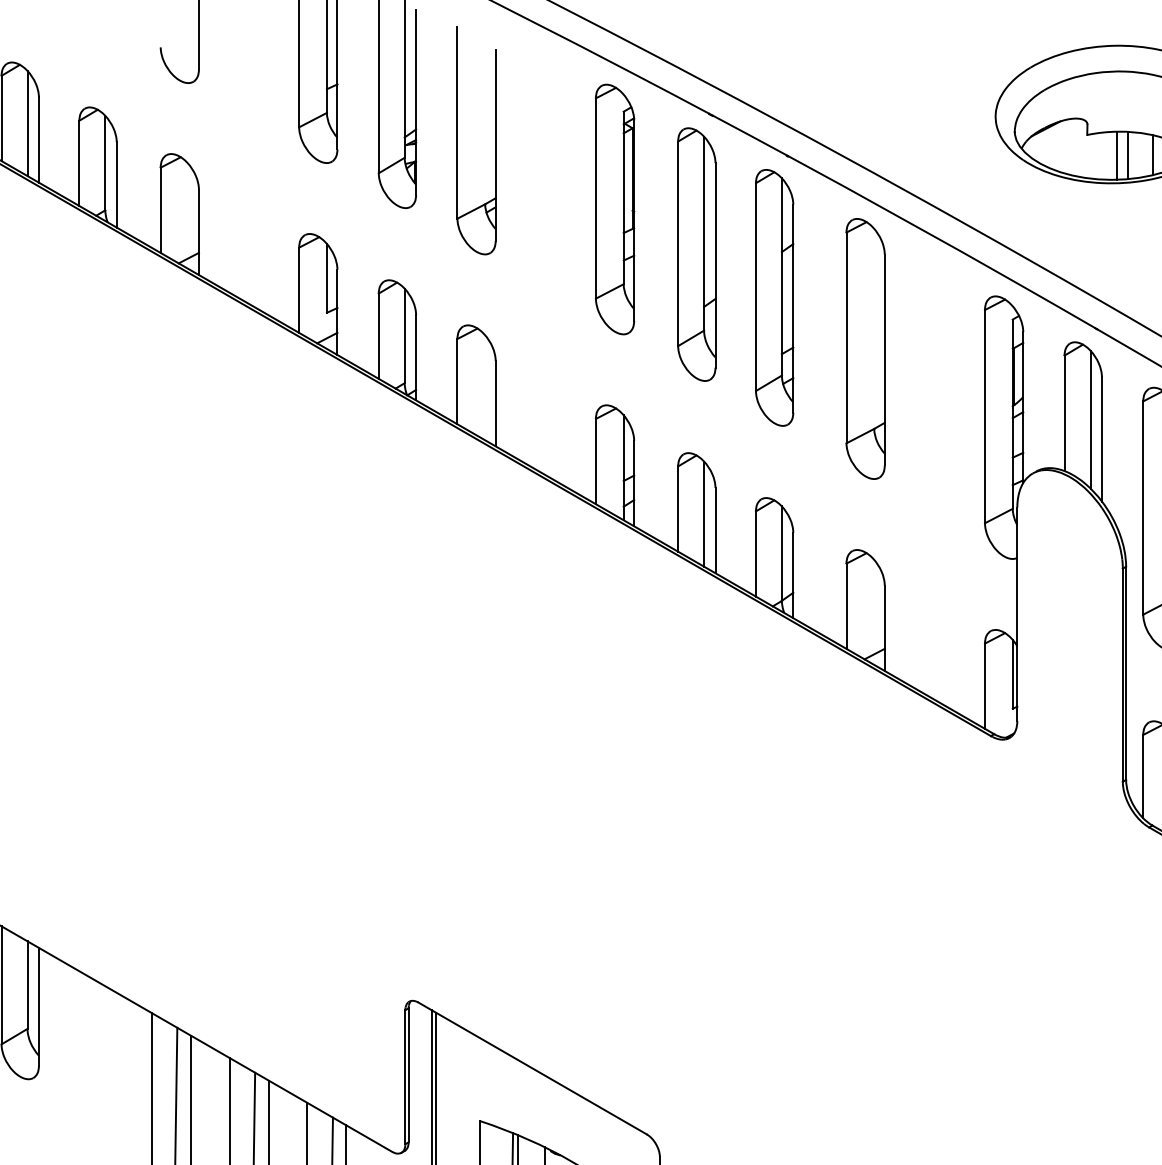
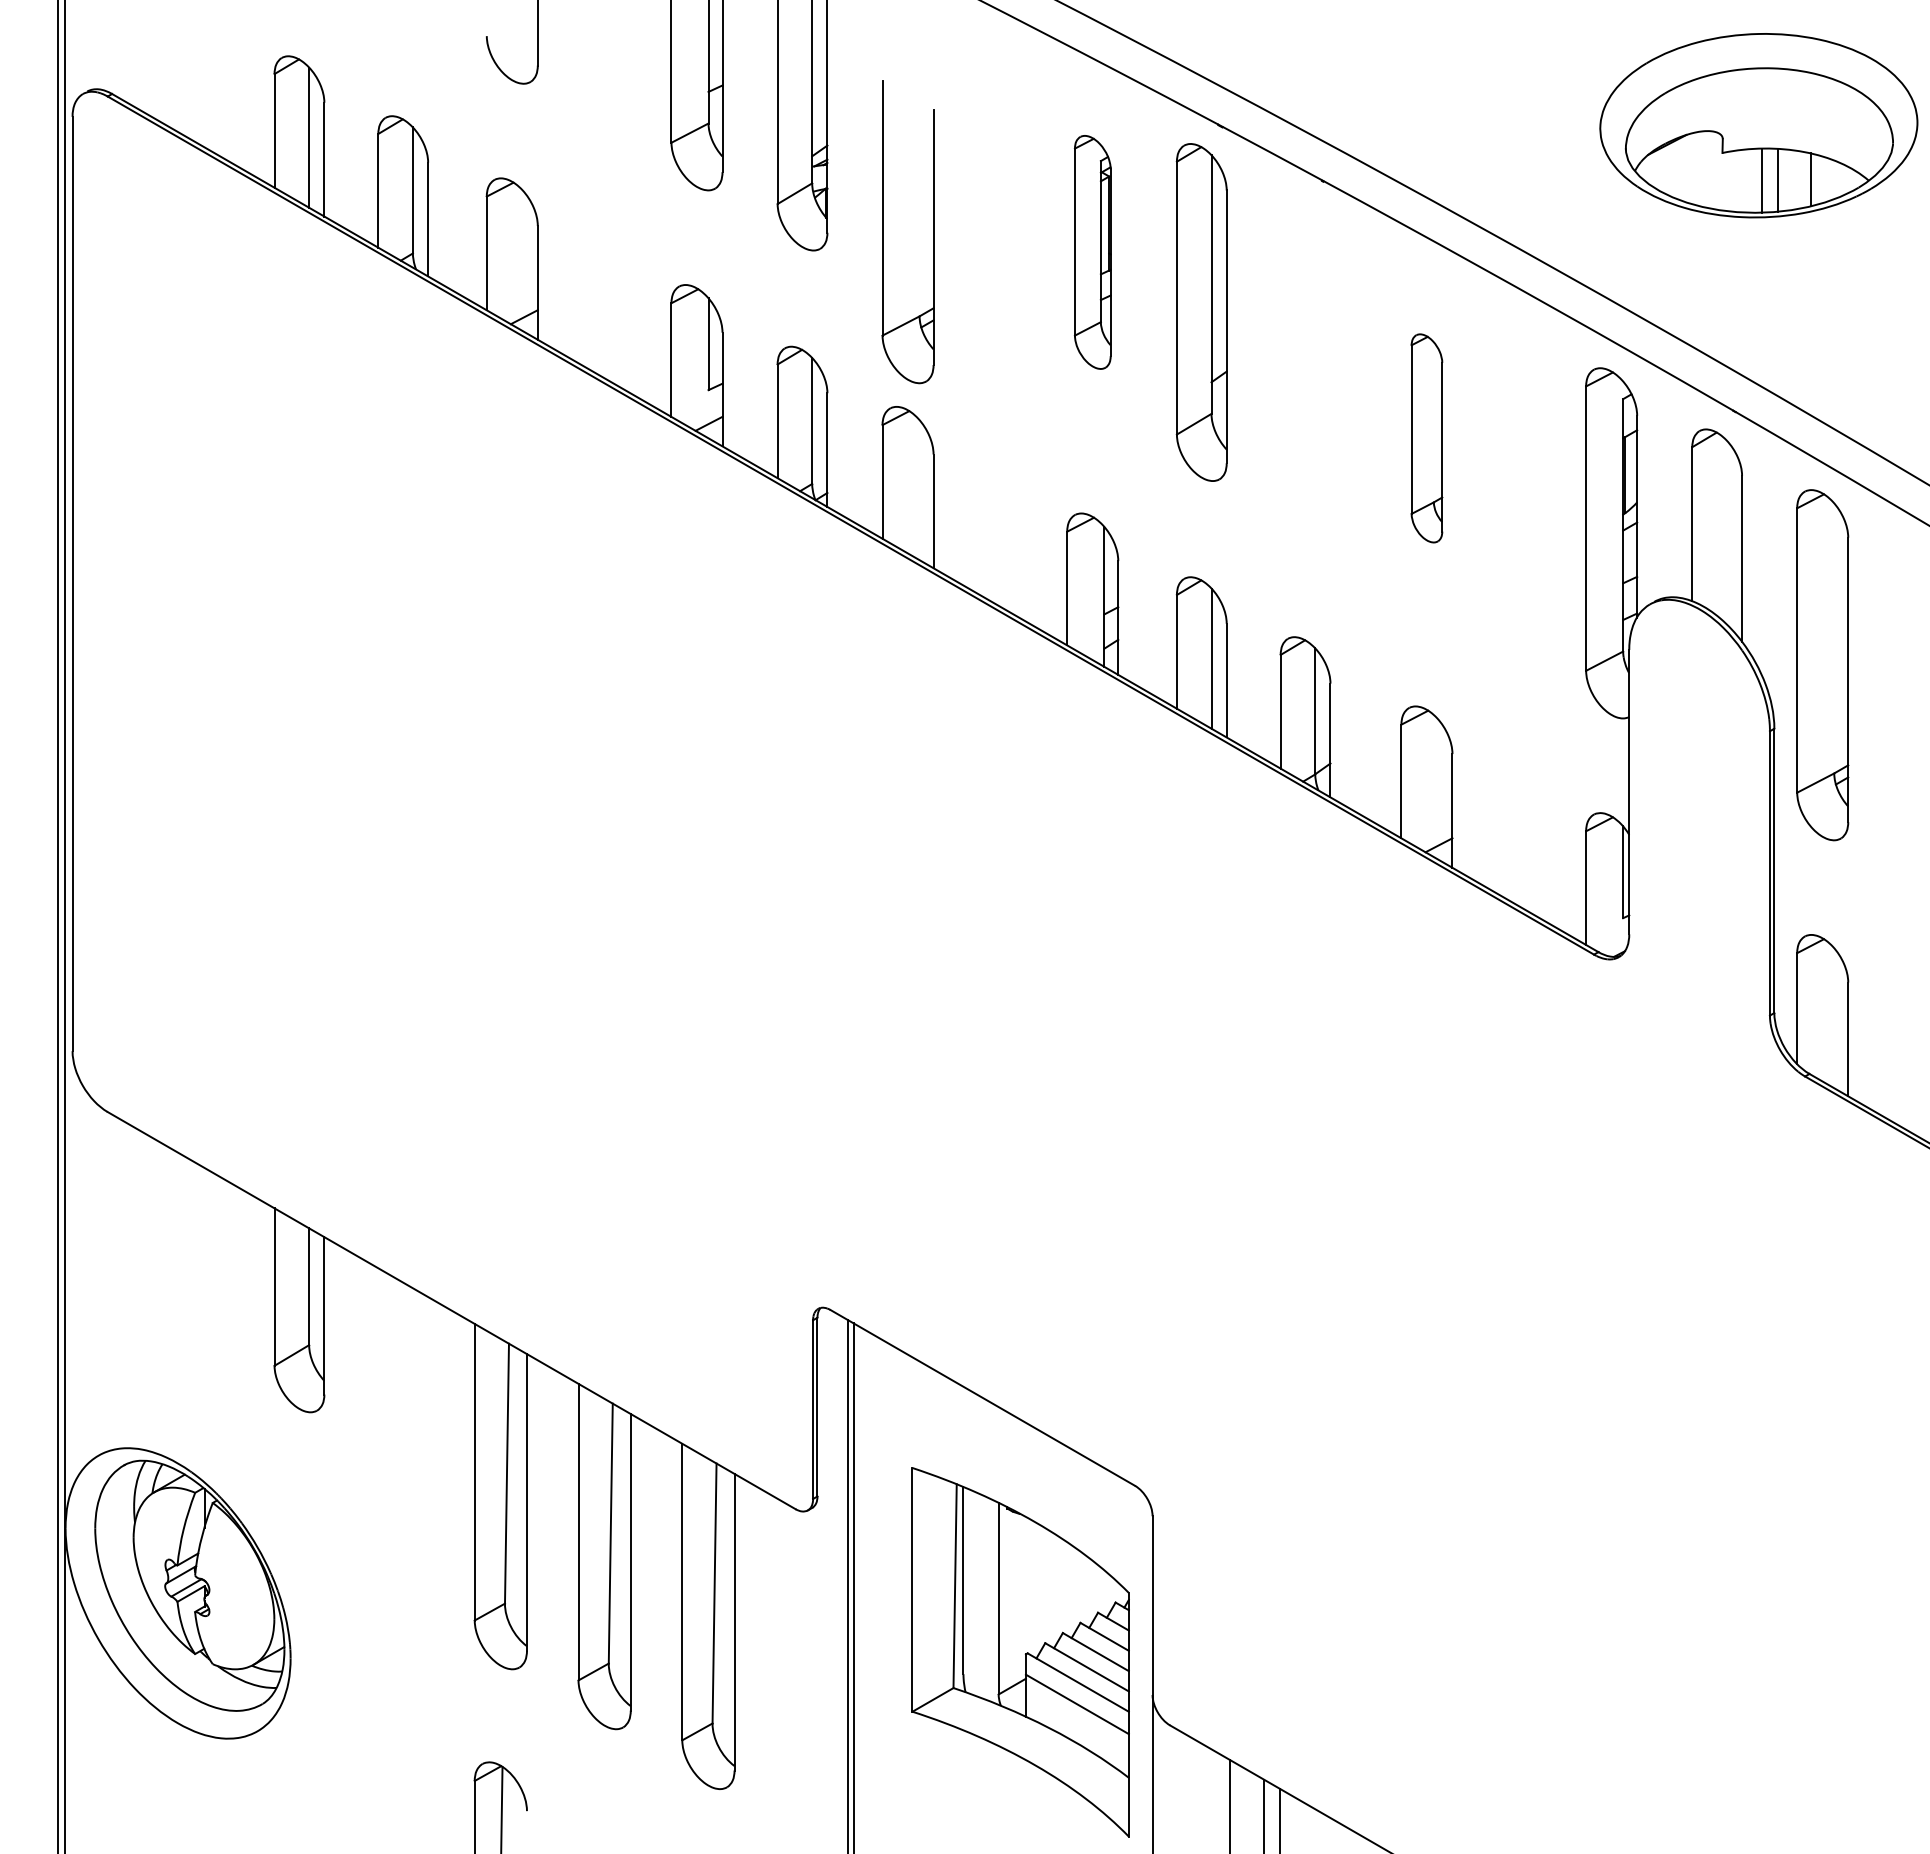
part: (458, 141) -> (883, 232), moved
part: (614, 209) -> (1092, 252), size x0.7
part: (774, 297) -> (1305, 369), removed
part: (865, 349) -> (1426, 438), size x0.6
line: (1090, 419) -> (1726, 532), removed

